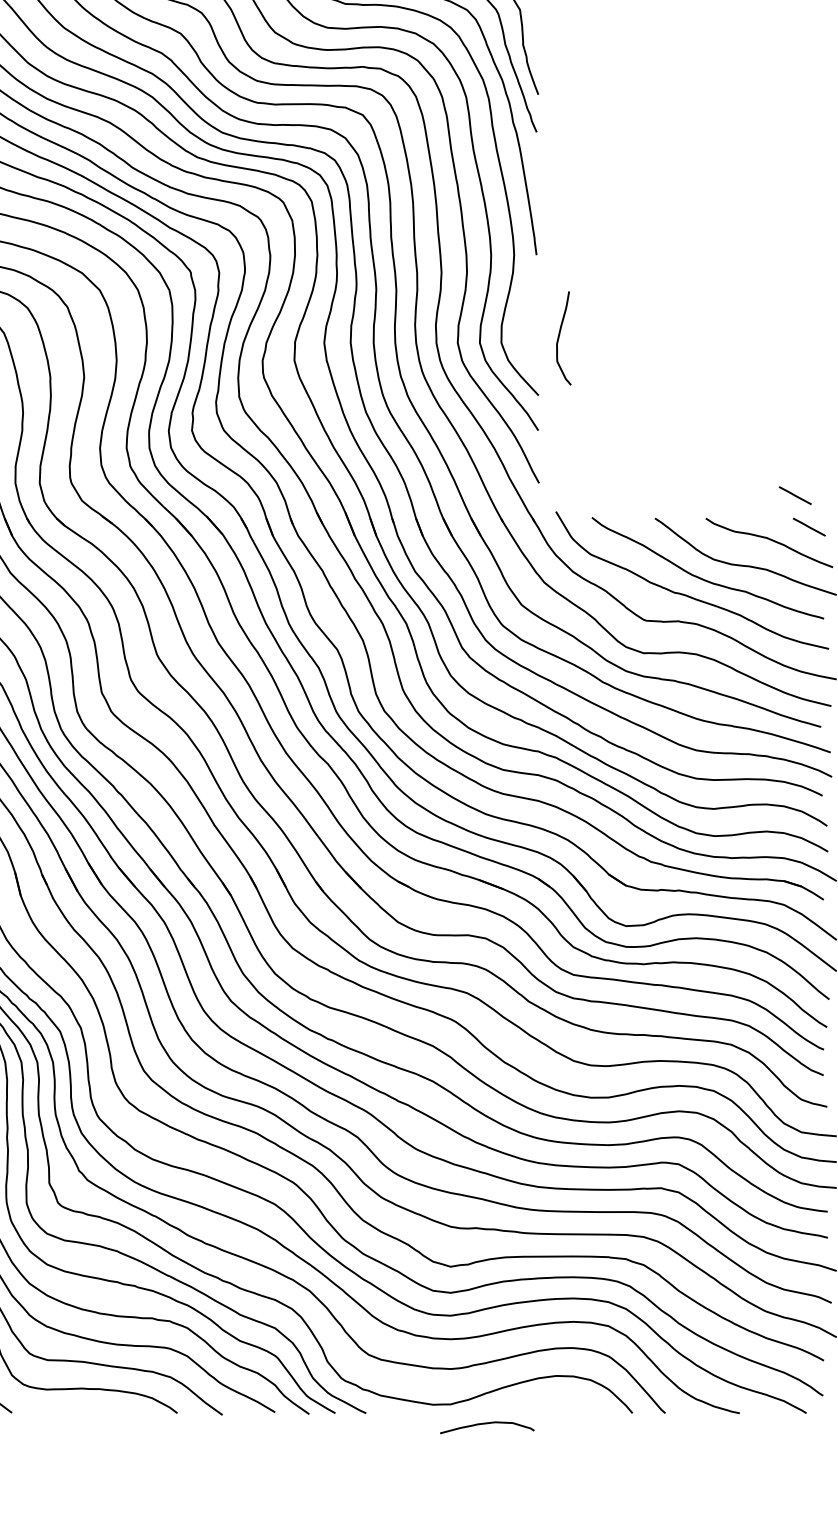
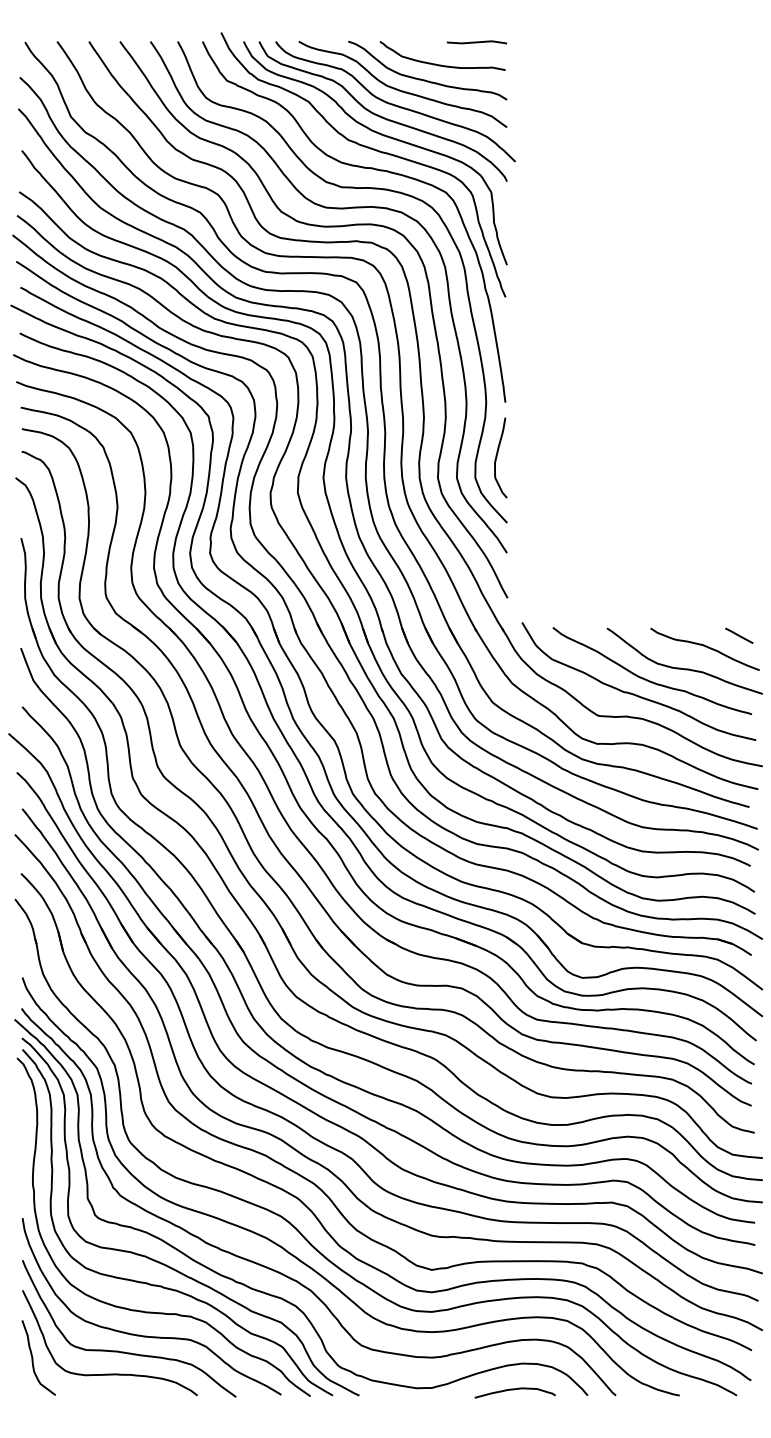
curve: (559, 337) -> (497, 457), moved
line: (795, 495) -> (727, 608), removed
curve: (486, 1424) -> (514, 1390), moved

